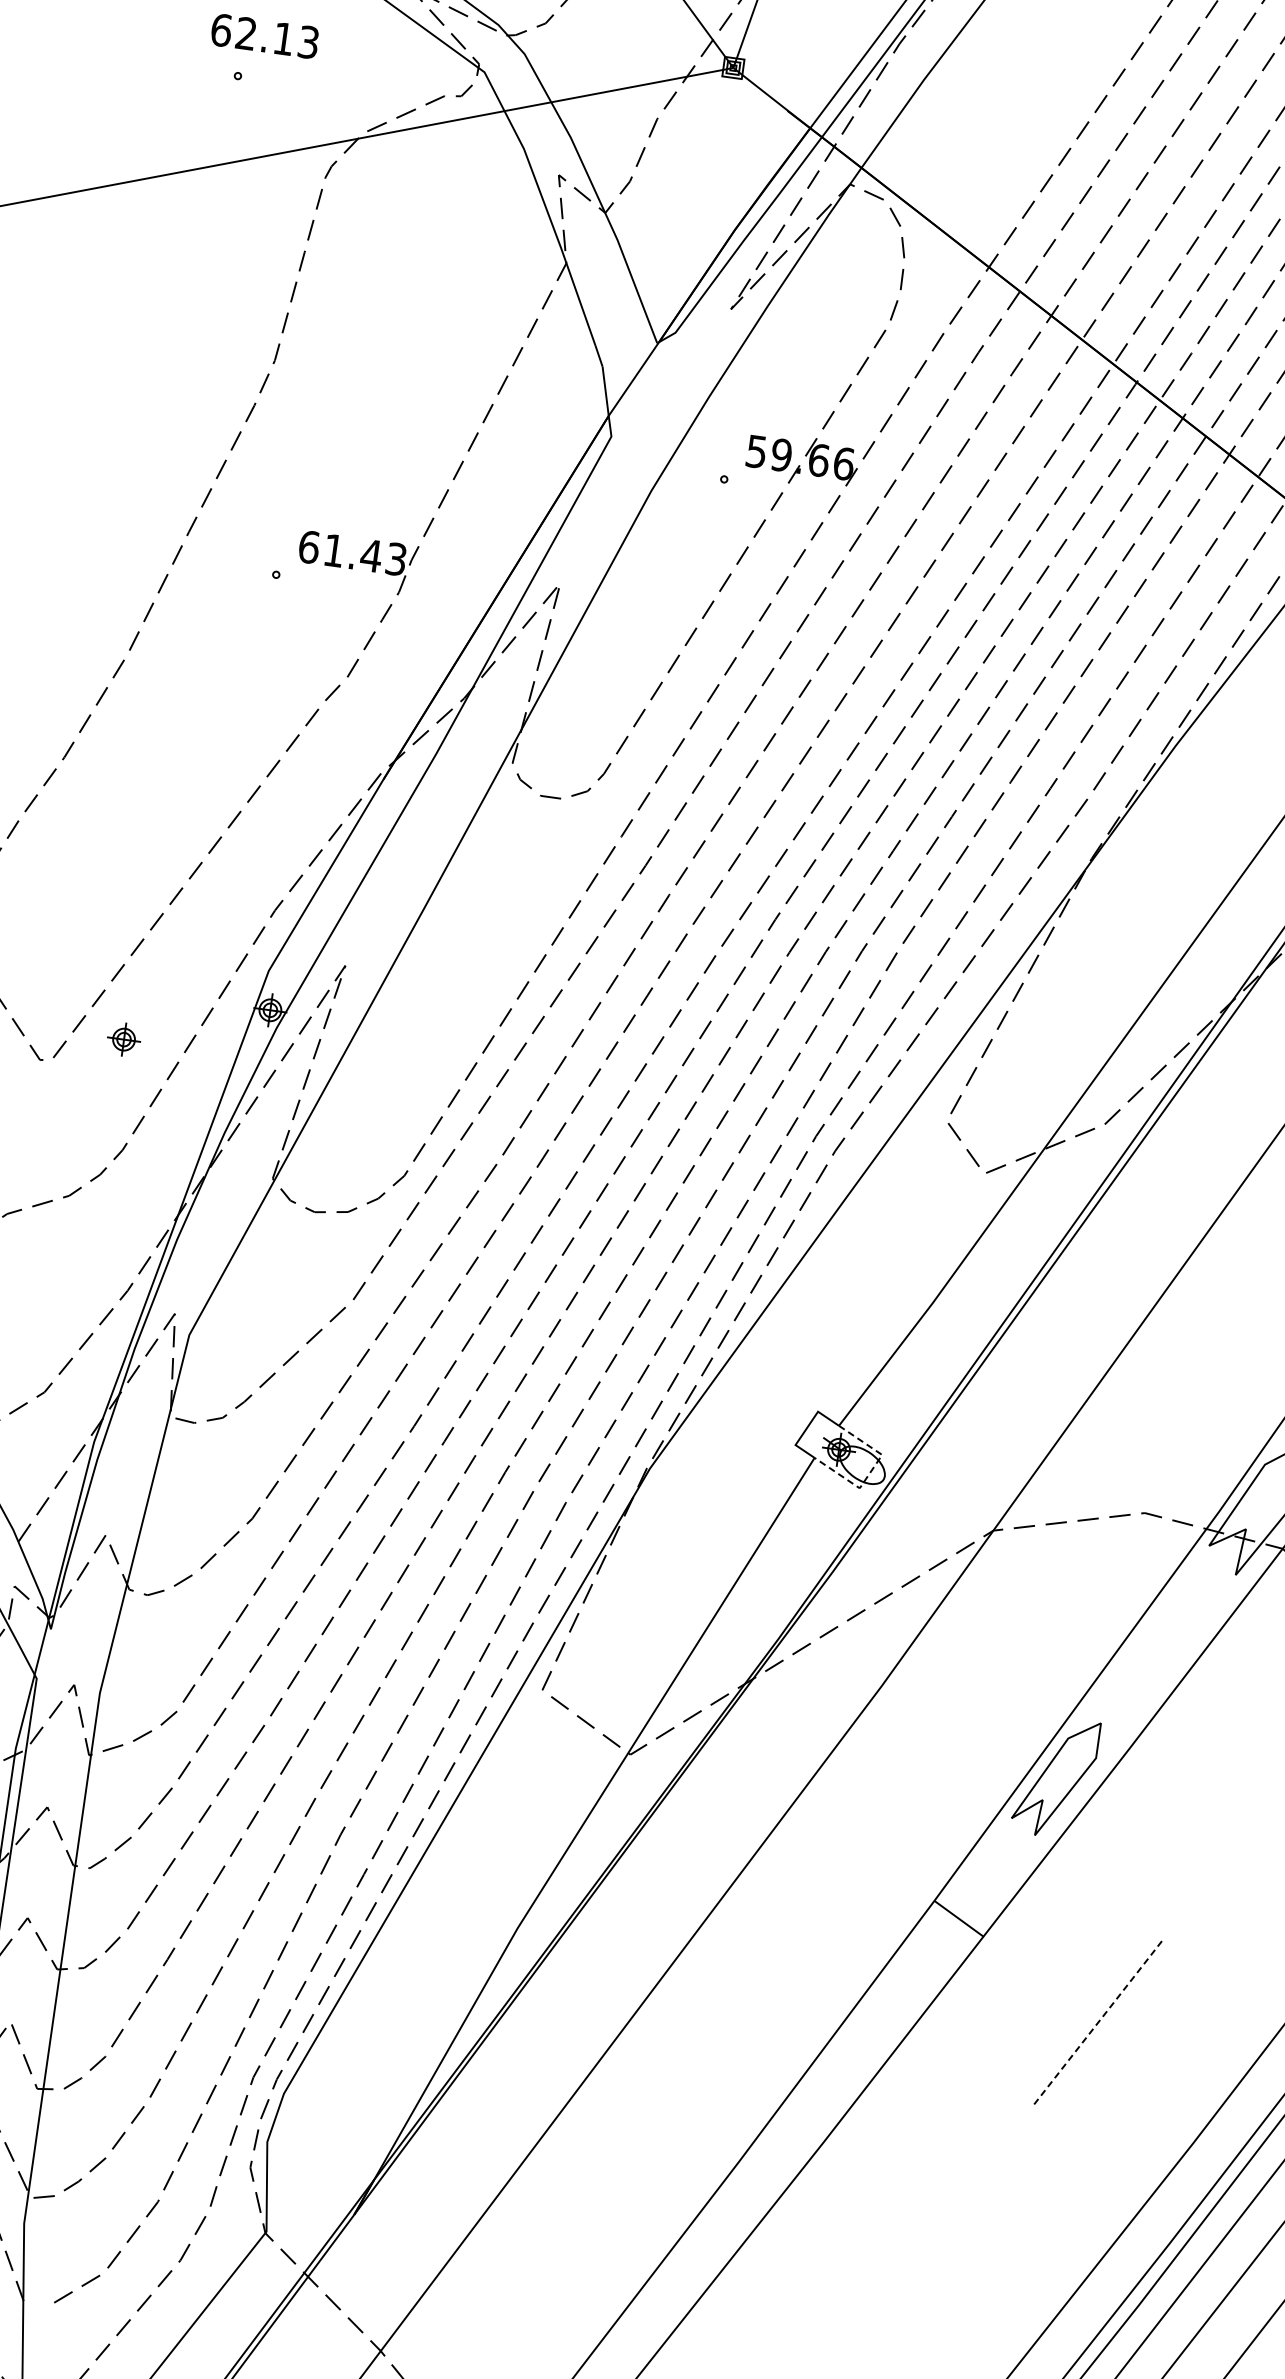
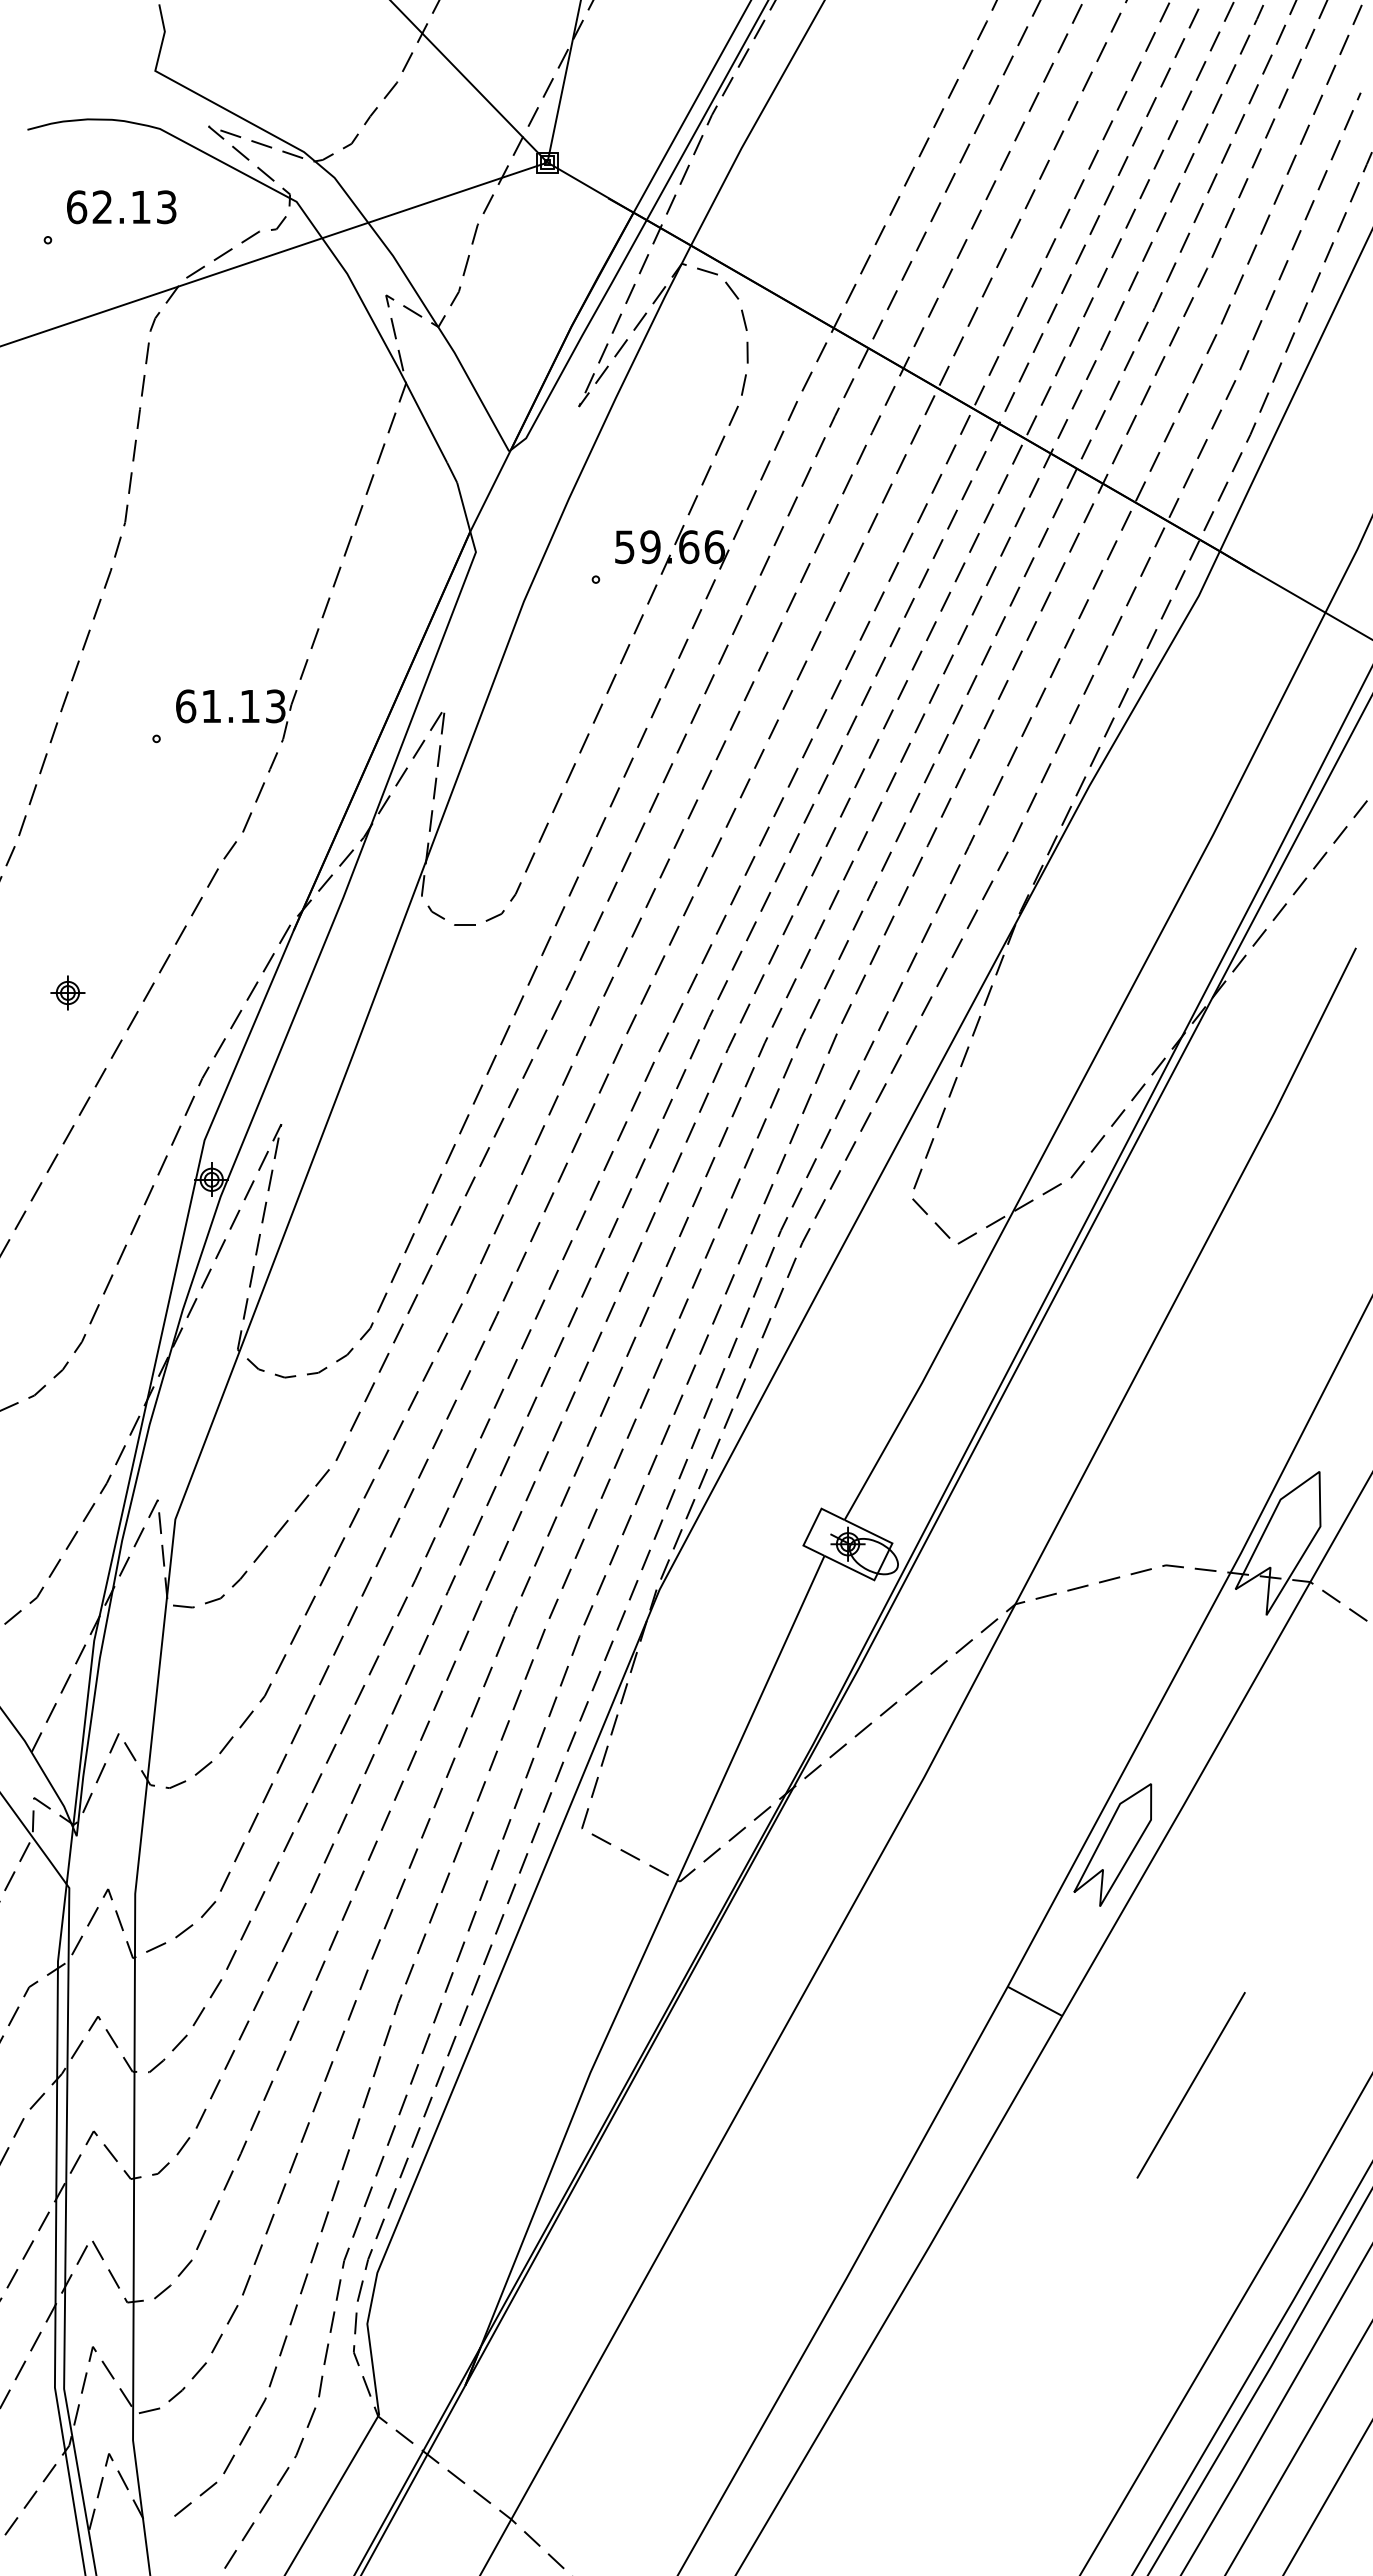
text: (264, 36) -> (121, 207), moved
text: (370, 555) -> (249, 706), 61.43 -> 61.13
part: (123, 1039) -> (67, 992), moved
line: (870, 1472) -> (882, 1562), dashed -> solid
line: (1099, 2021) -> (1191, 2085), dashed -> solid

